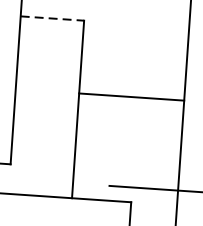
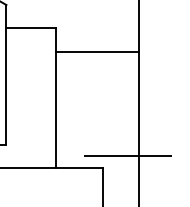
line: (52, 18) -> (31, 28), dashed -> solid
line: (131, 96) -> (97, 51), moved

